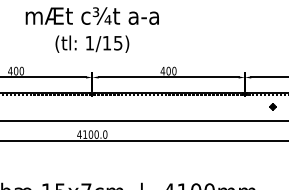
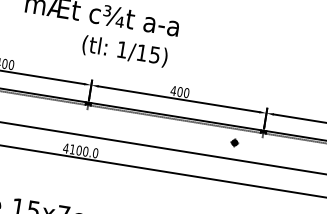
text: (92, 43) -> (125, 50), moved
part: (272, 106) -> (234, 142), moved

